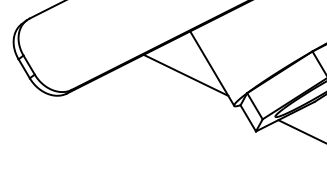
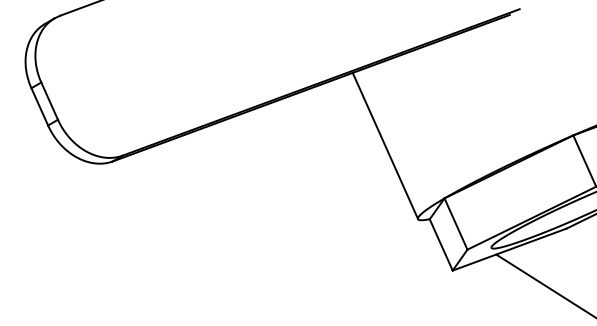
line: (185, 74) -> (335, 151), removed

